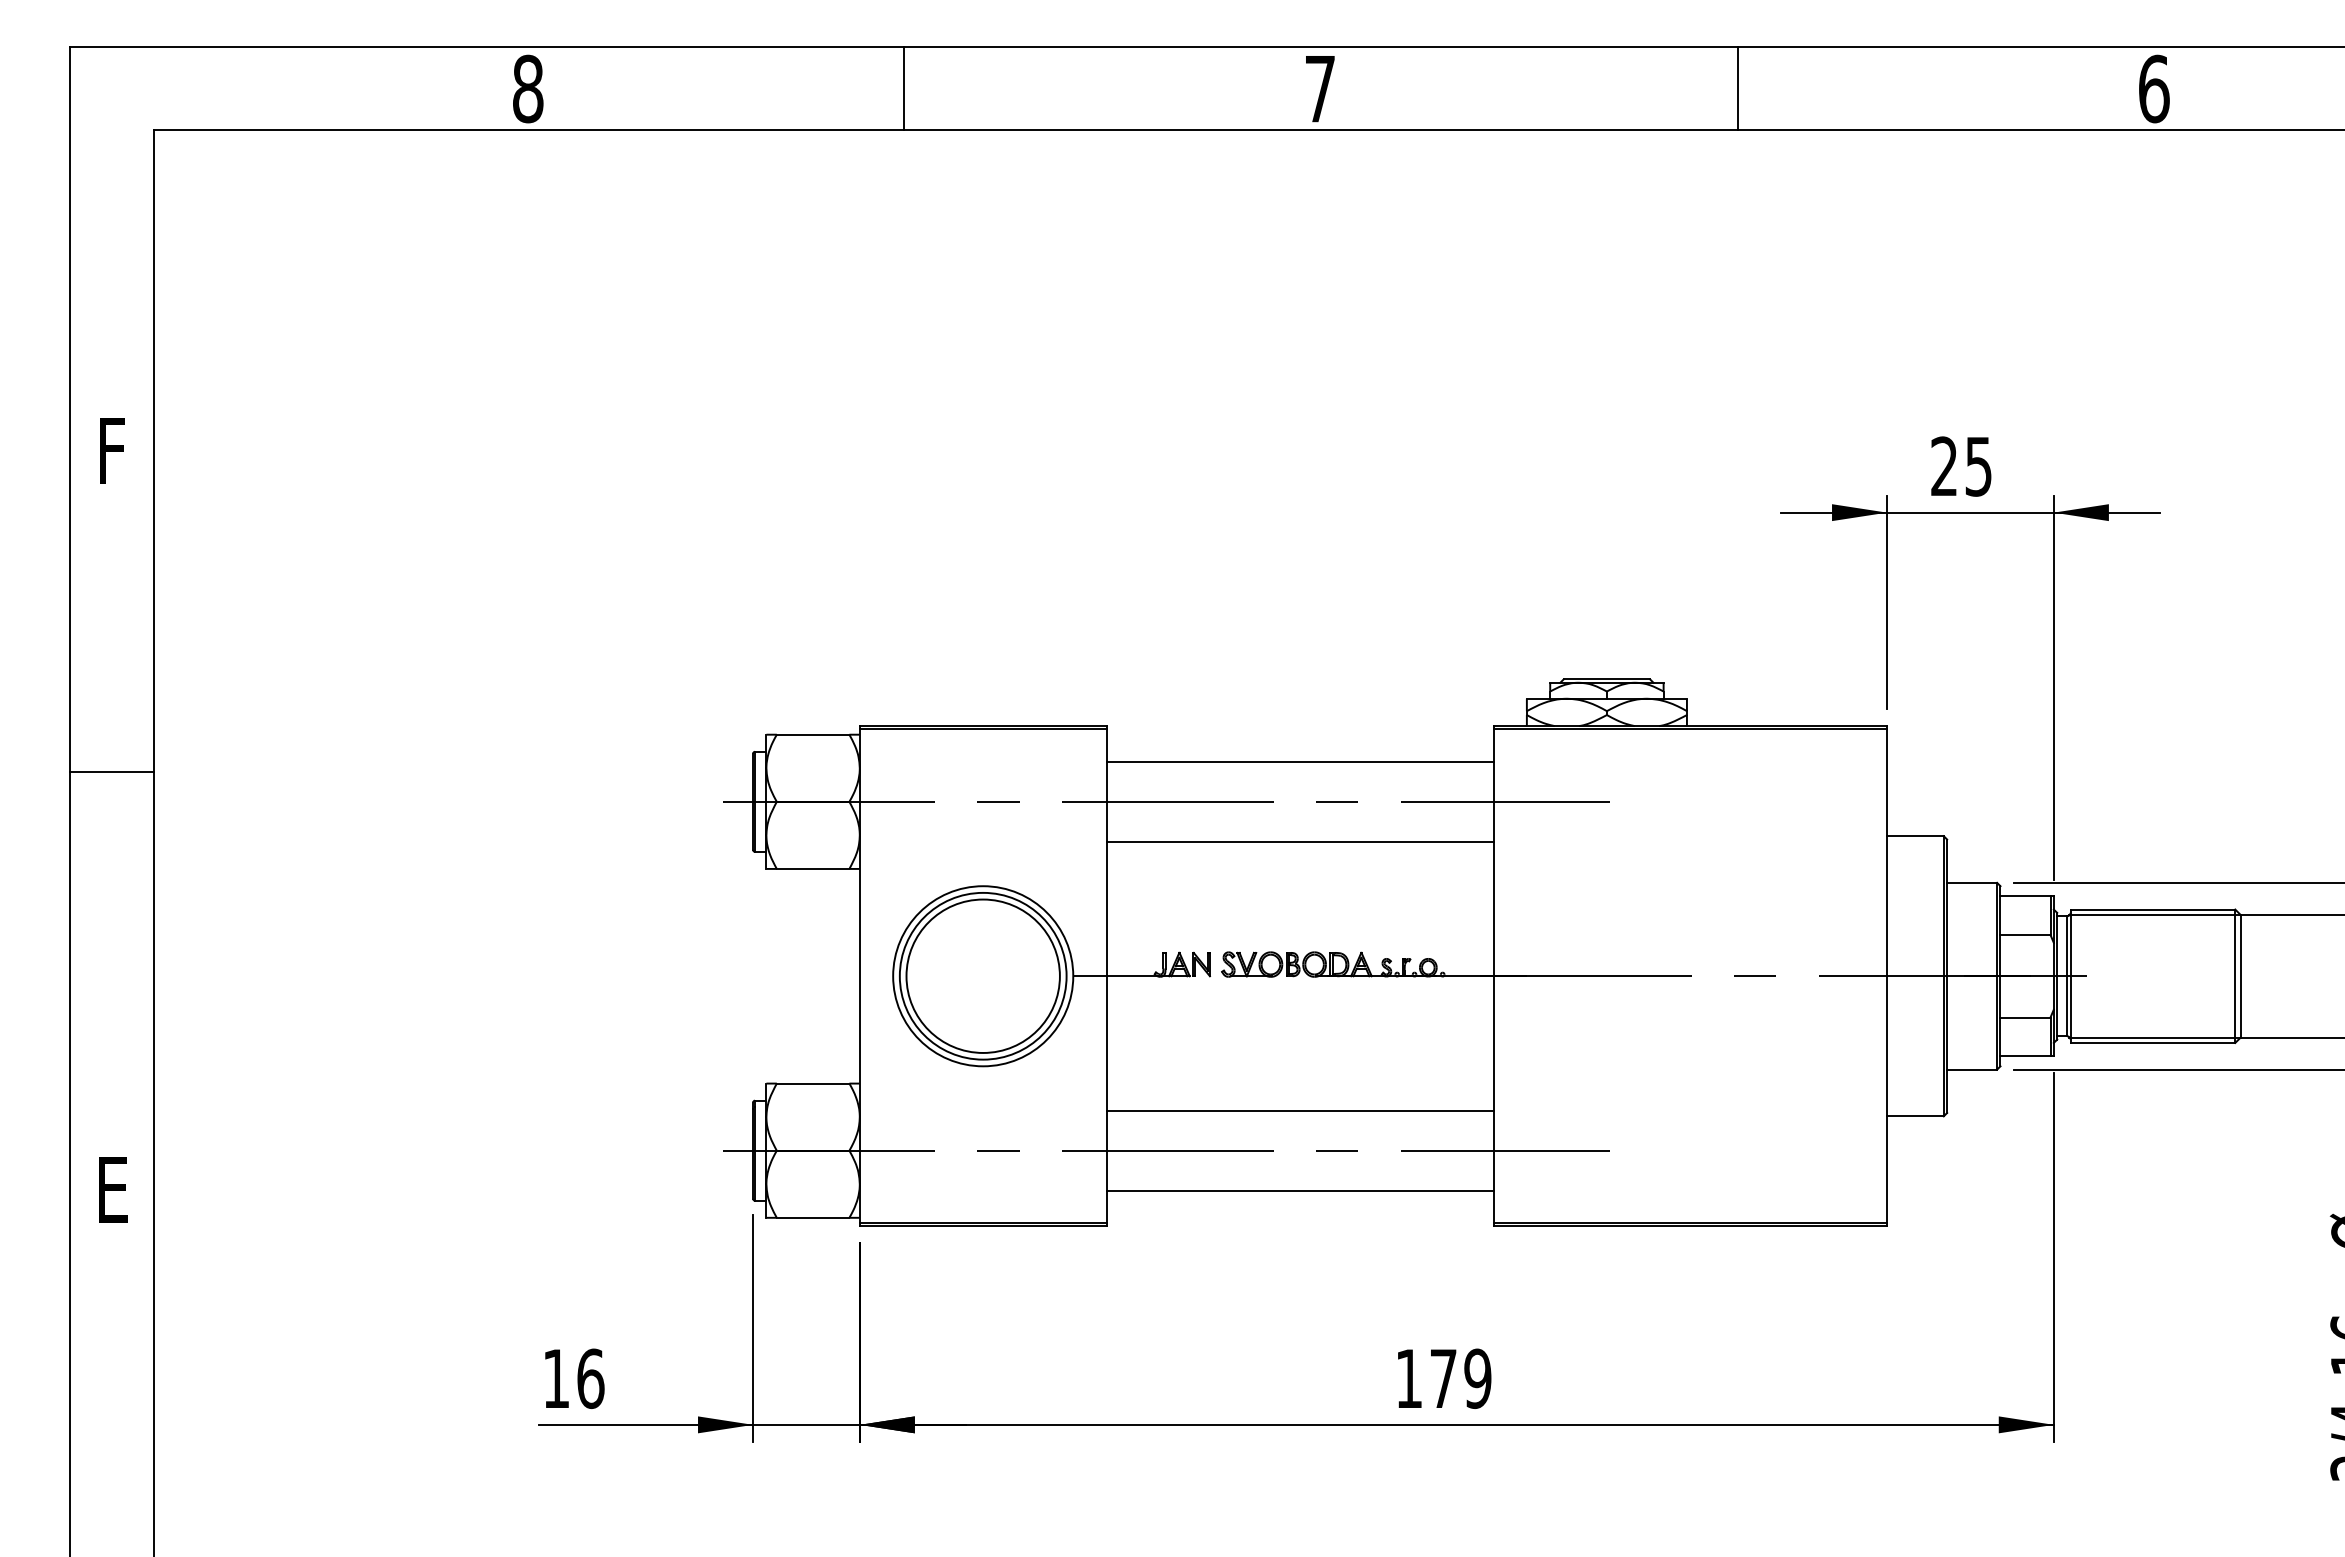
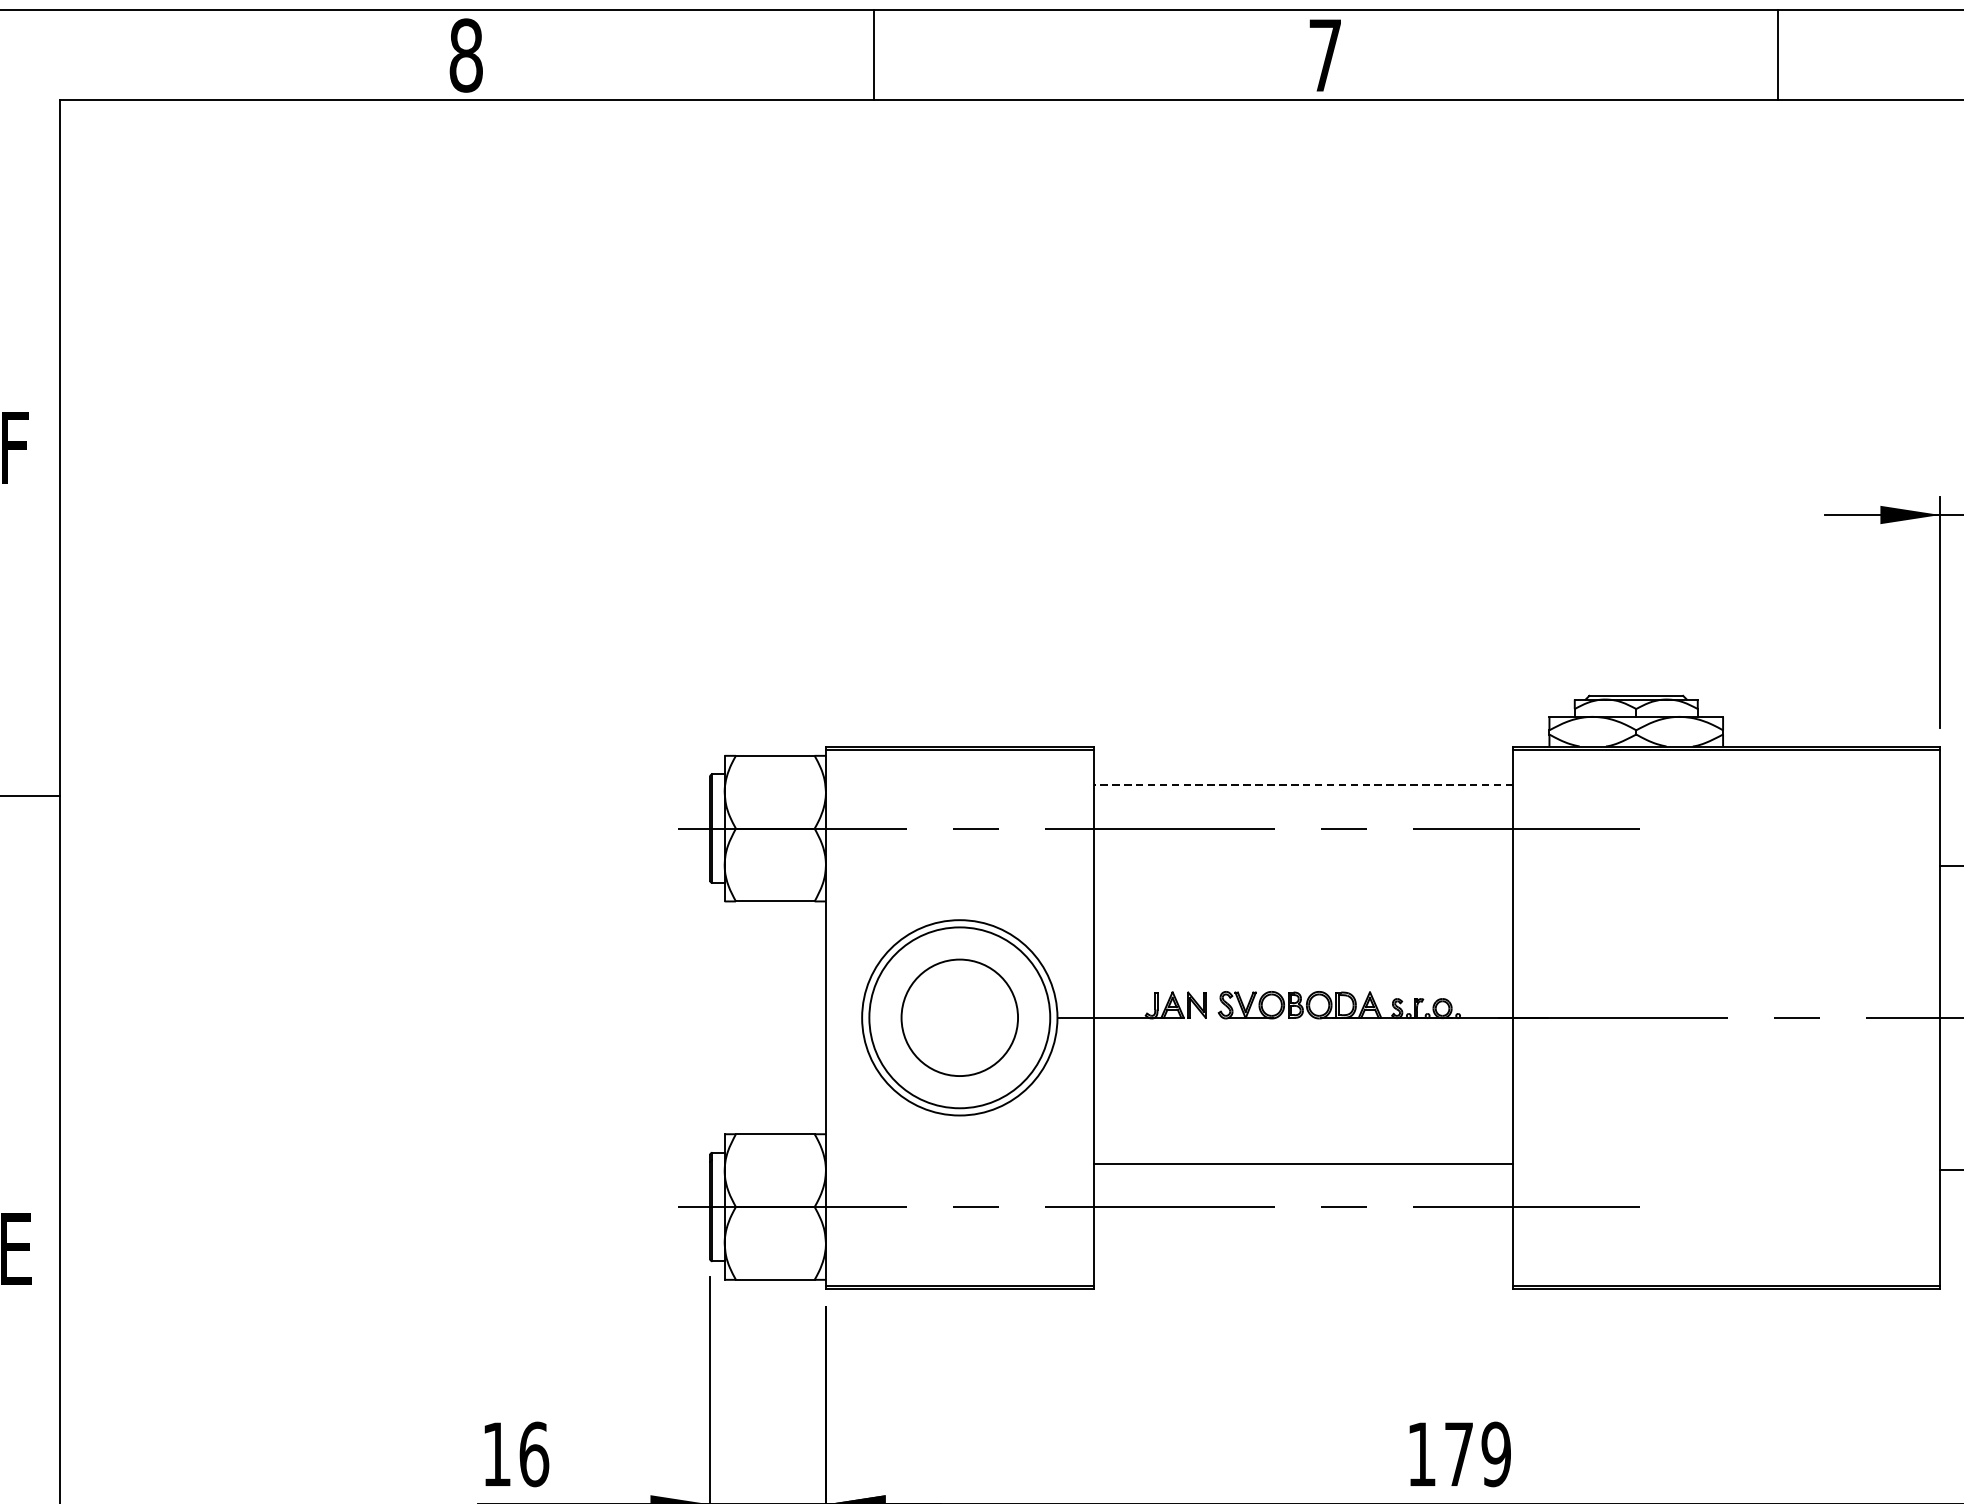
line: (1299, 761) -> (1302, 784), solid -> dashed
line: (1299, 841) -> (1302, 871), removed
circle: (982, 975) -> (959, 1017), size x0.7
line: (1299, 1190) -> (1302, 1250), removed

